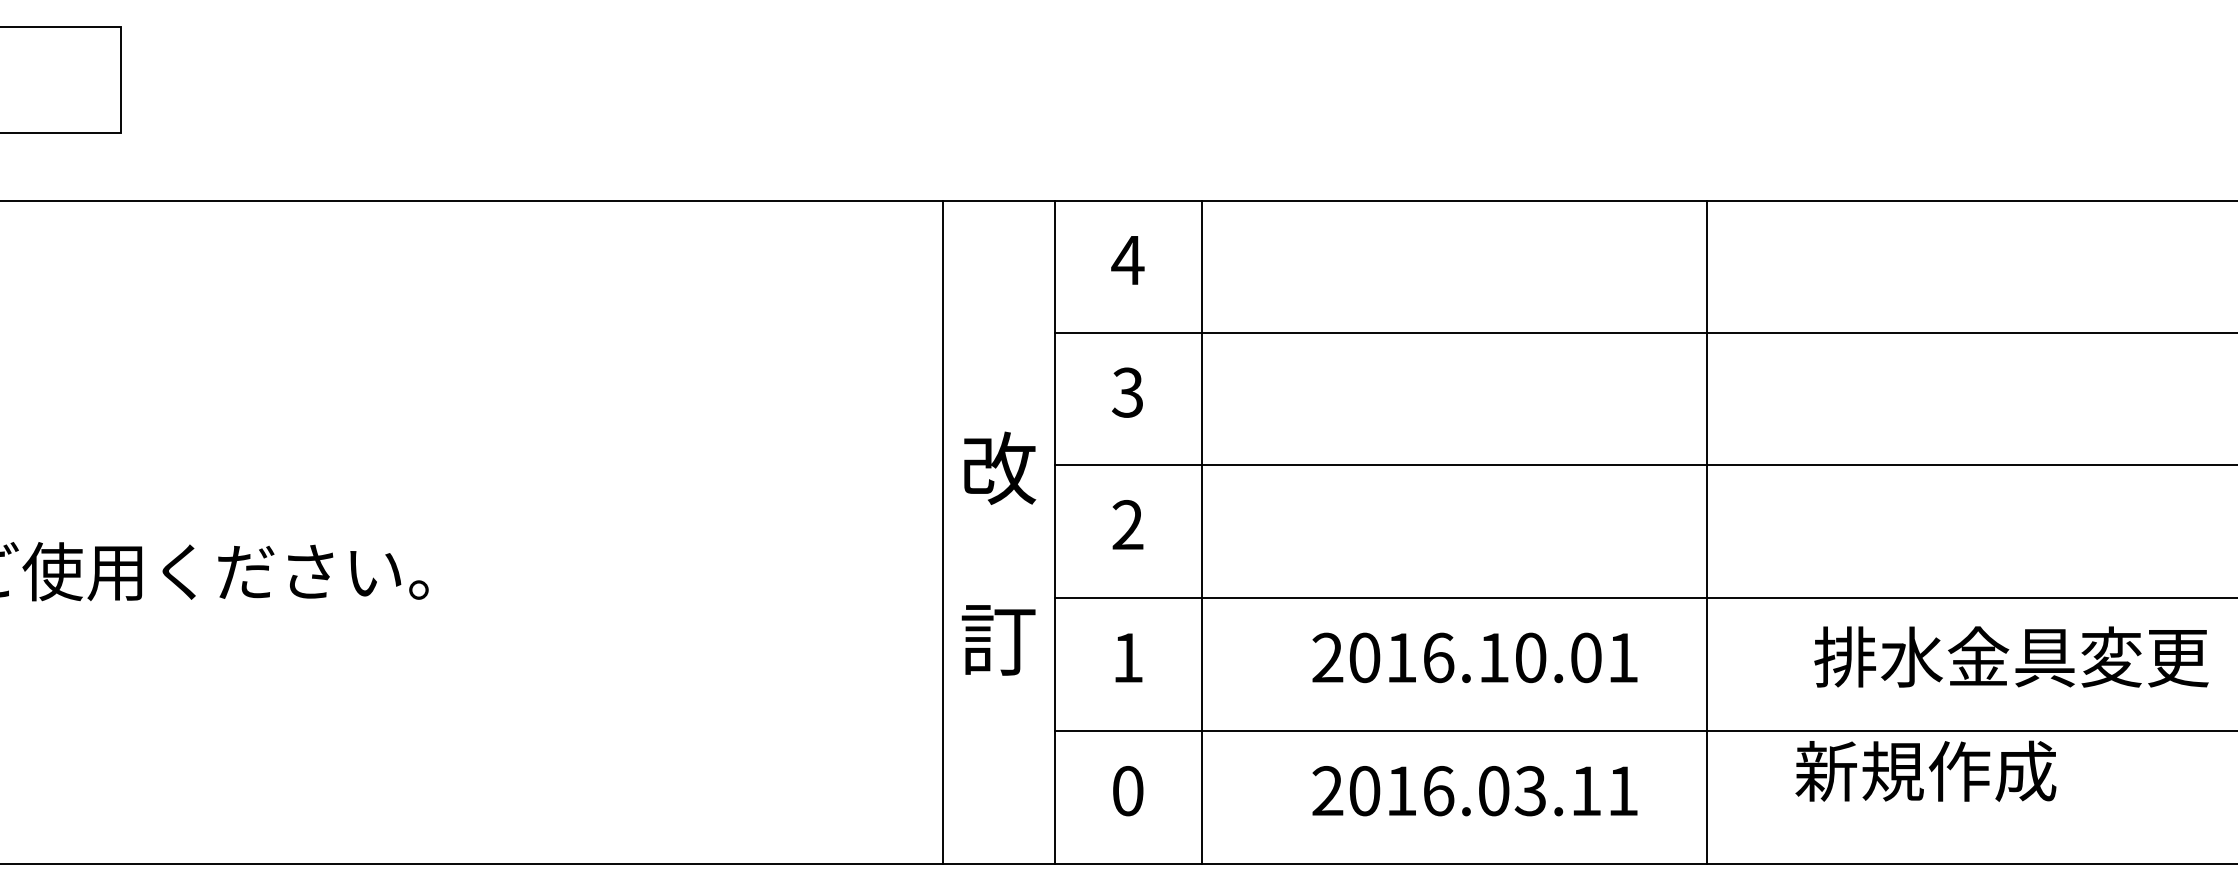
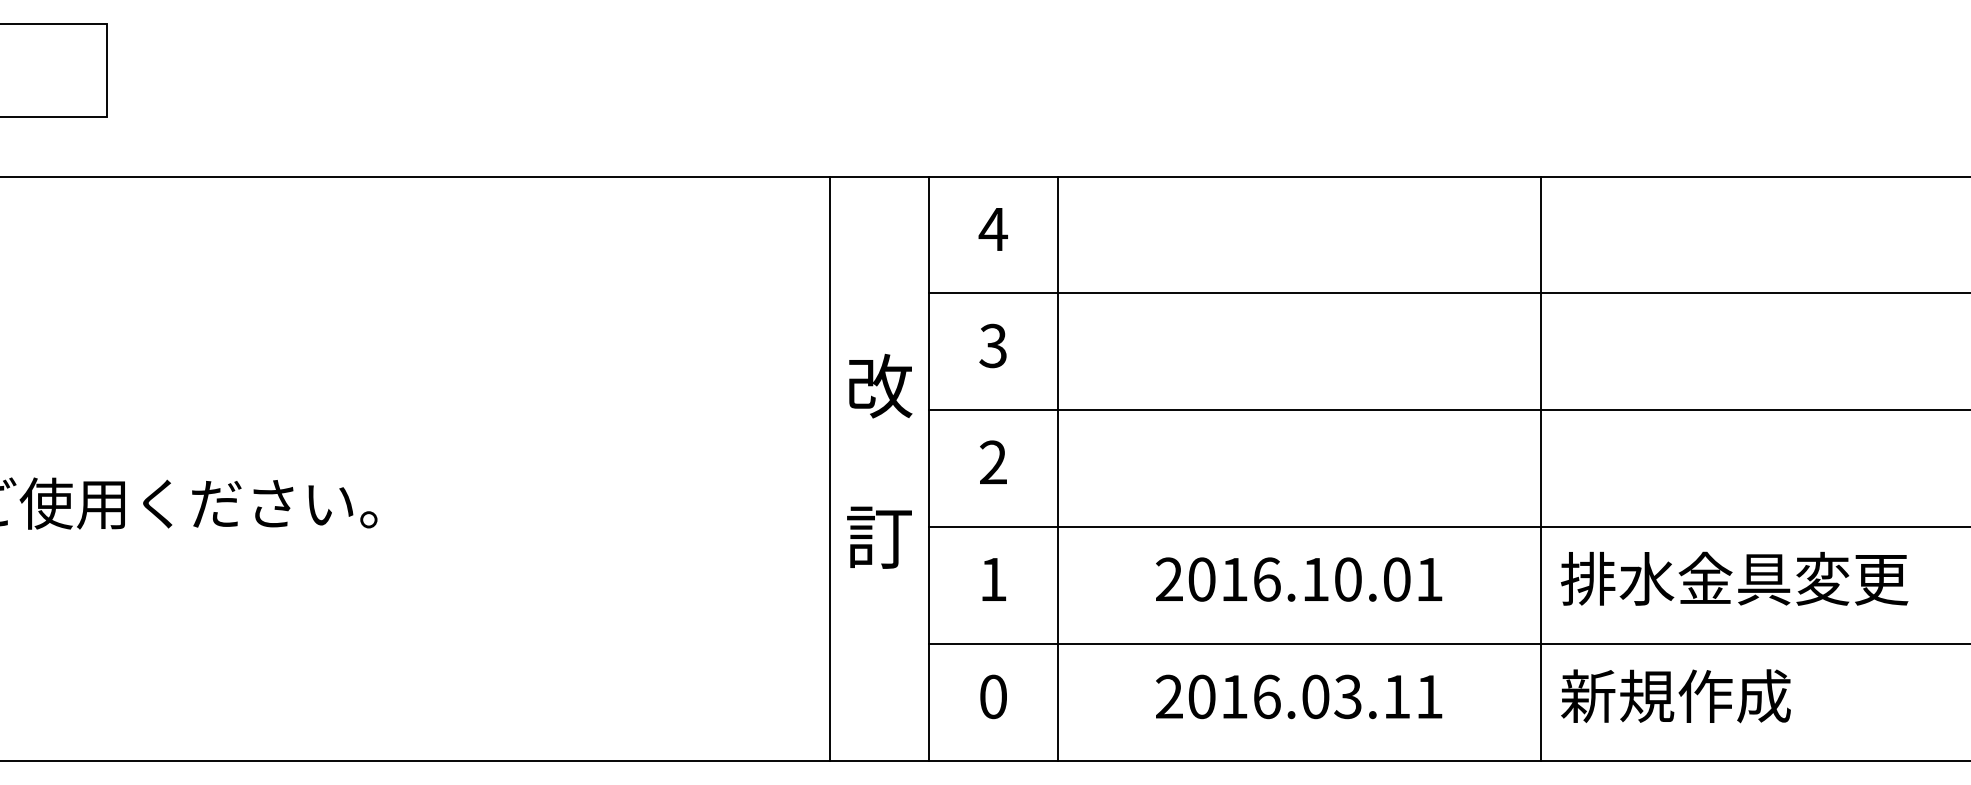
line: (1706, 532) -> (1540, 469), moved
text: (998, 553) -> (879, 461), moved
text: (2011, 656) -> (1734, 578), moved
text: (1925, 770) -> (1675, 695), moved

